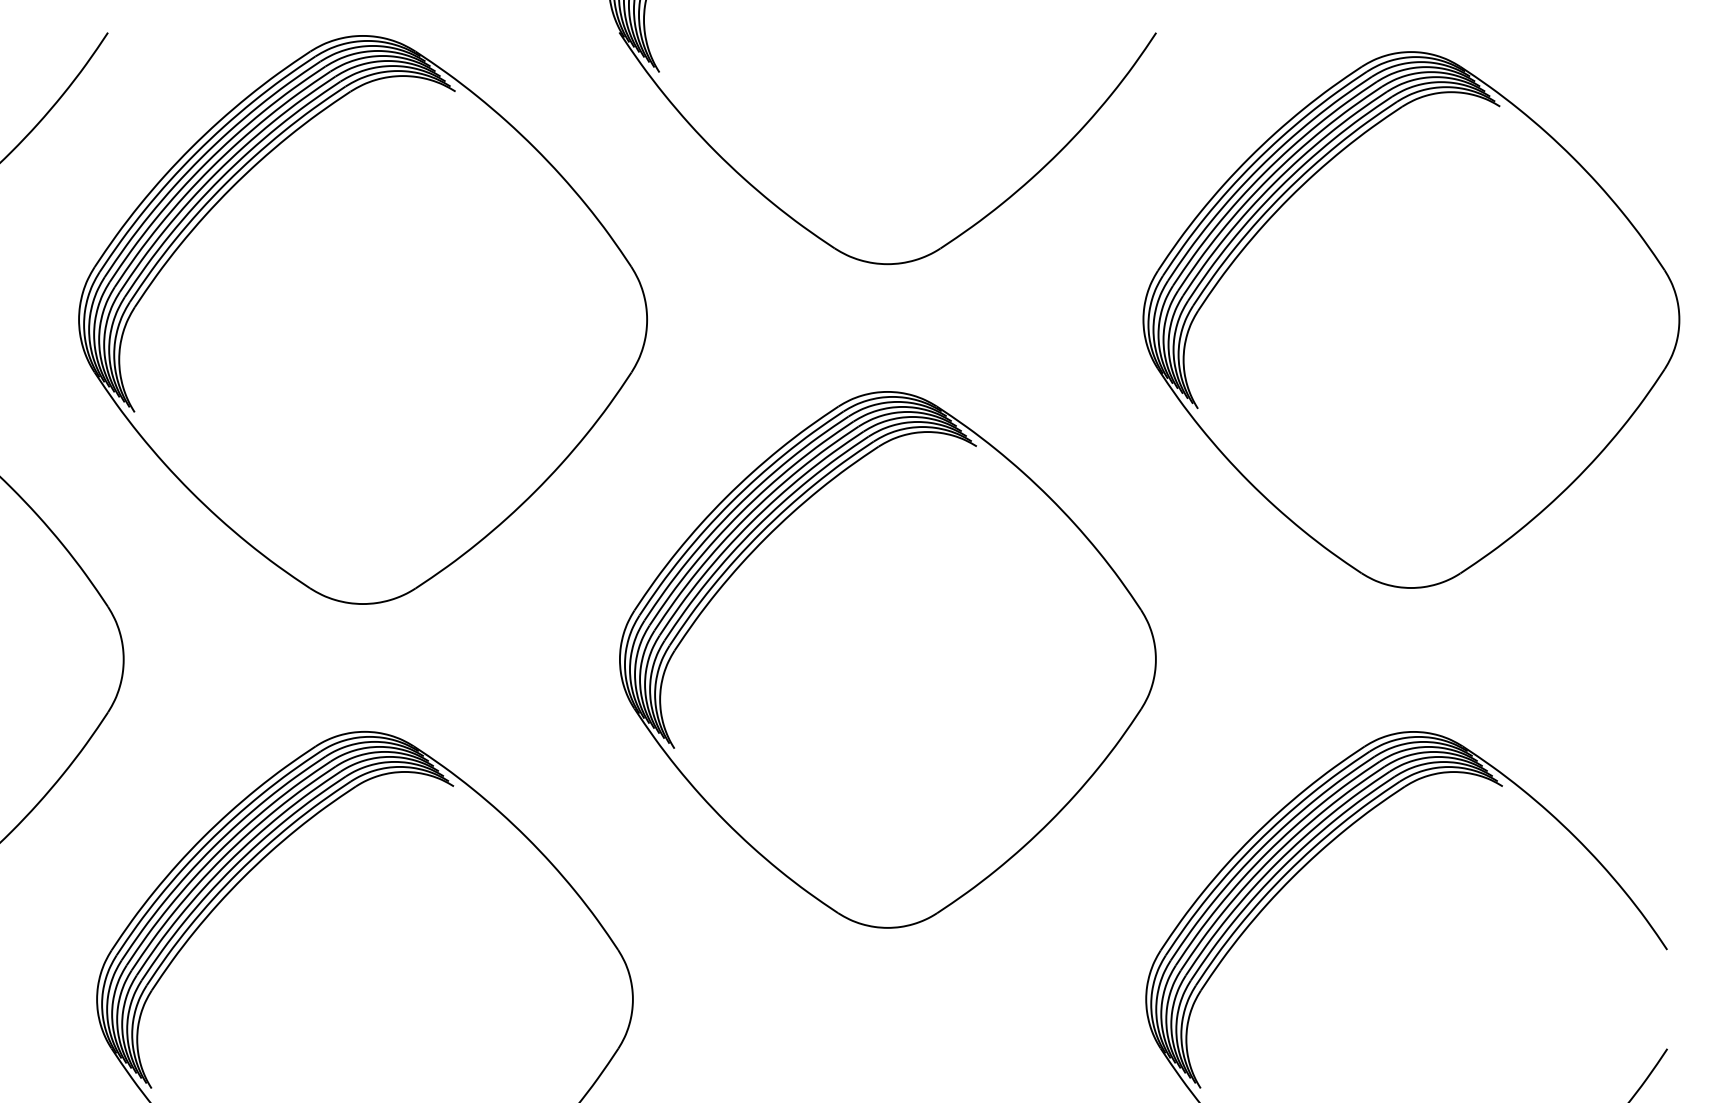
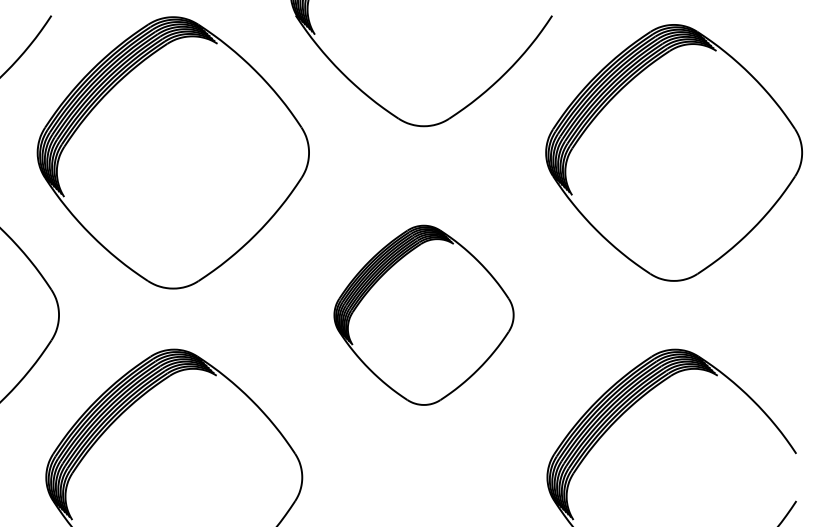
part: (886, 660) -> (423, 315), size x0.7

